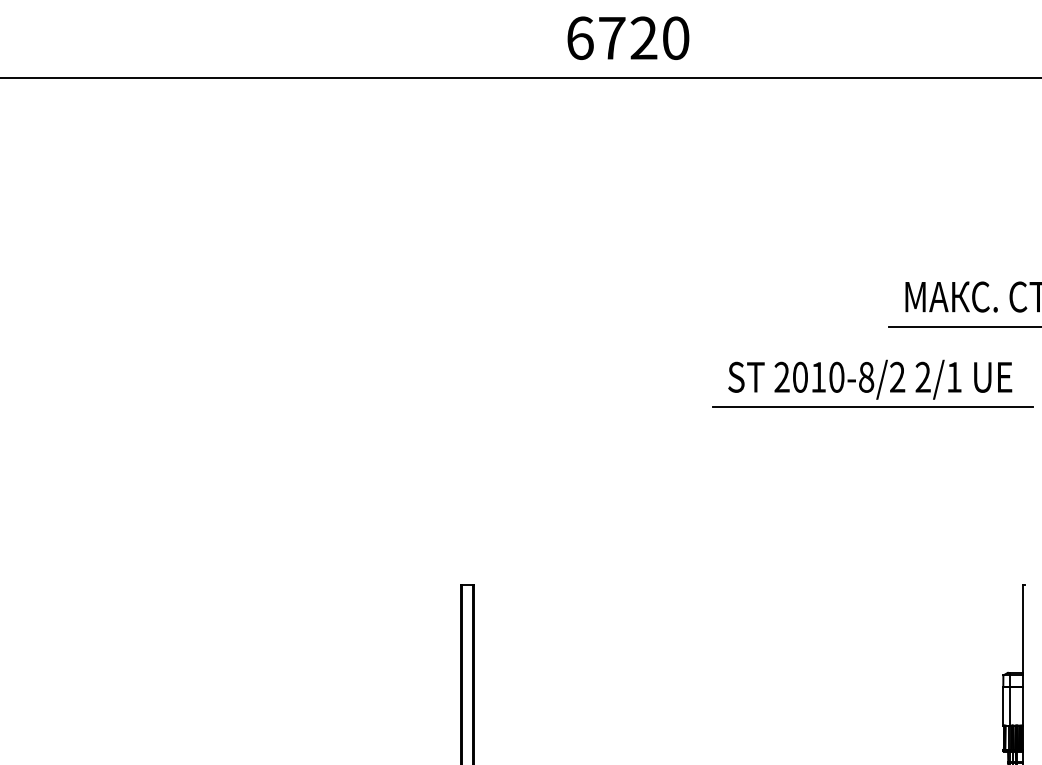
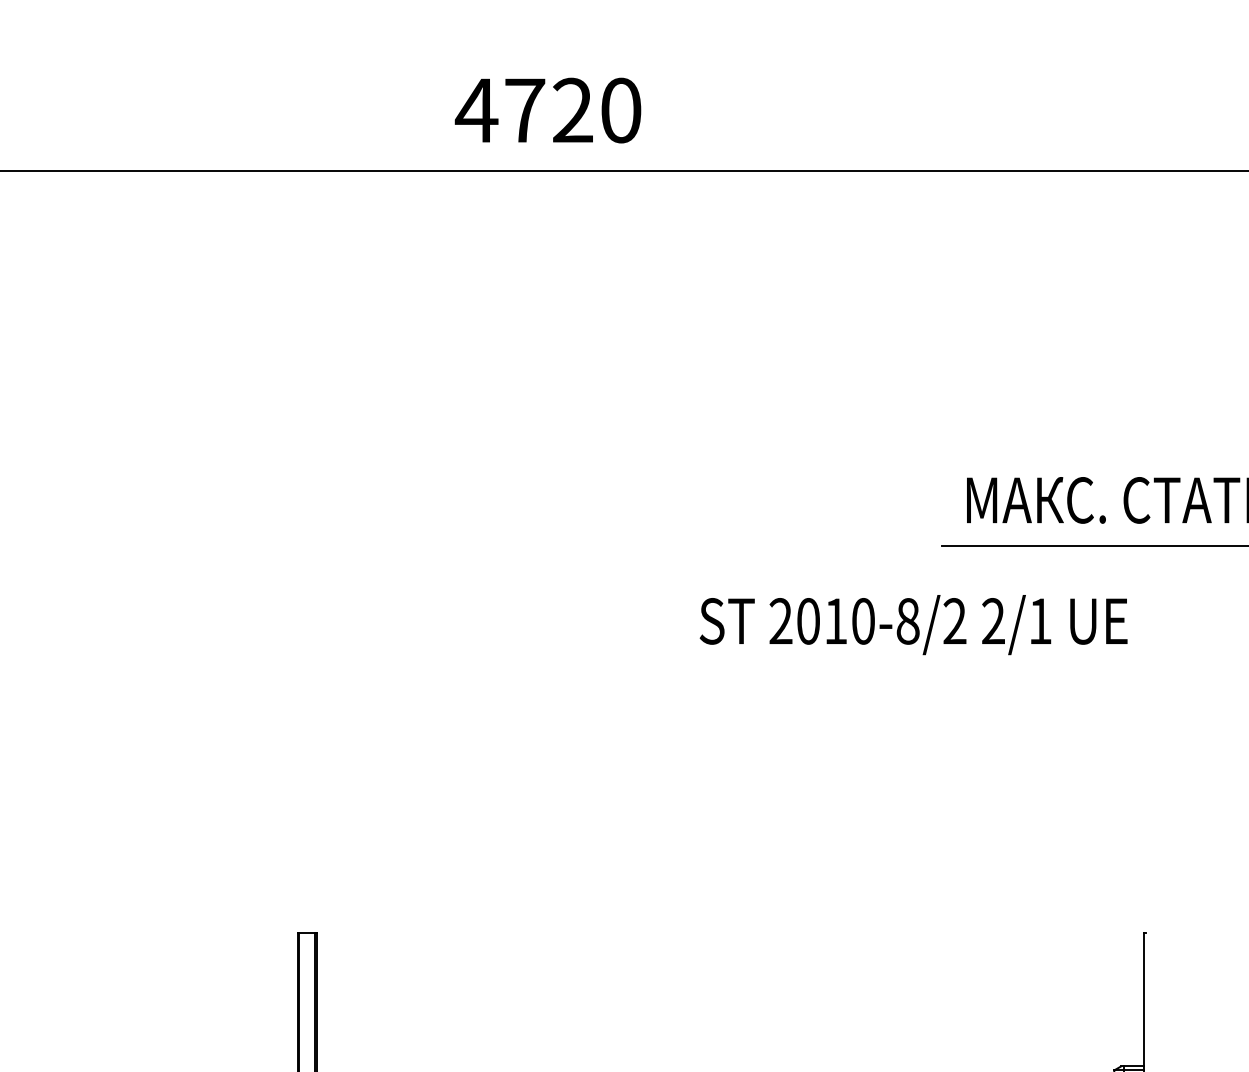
text: (579, 38) -> (475, 110), 6720 -> 4720
line: (872, 407) -> (917, 666), removed

